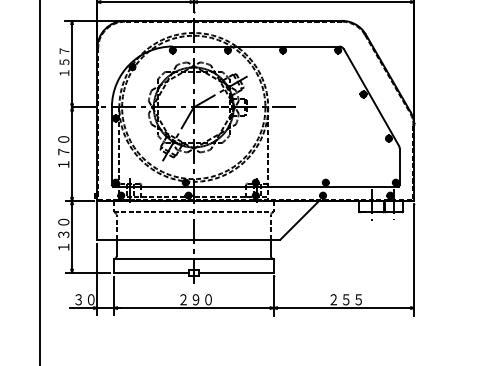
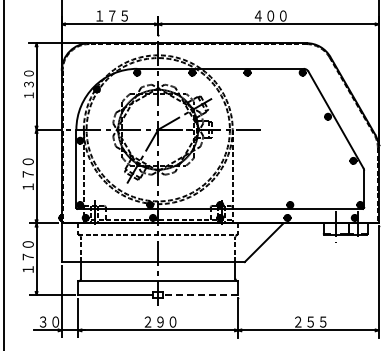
text: (64, 56) -> (28, 78), １５７ -> １３０
text: (63, 234) -> (27, 256), １３０ -> １７０
line: (235, 272) -> (199, 294), solid -> dashed

